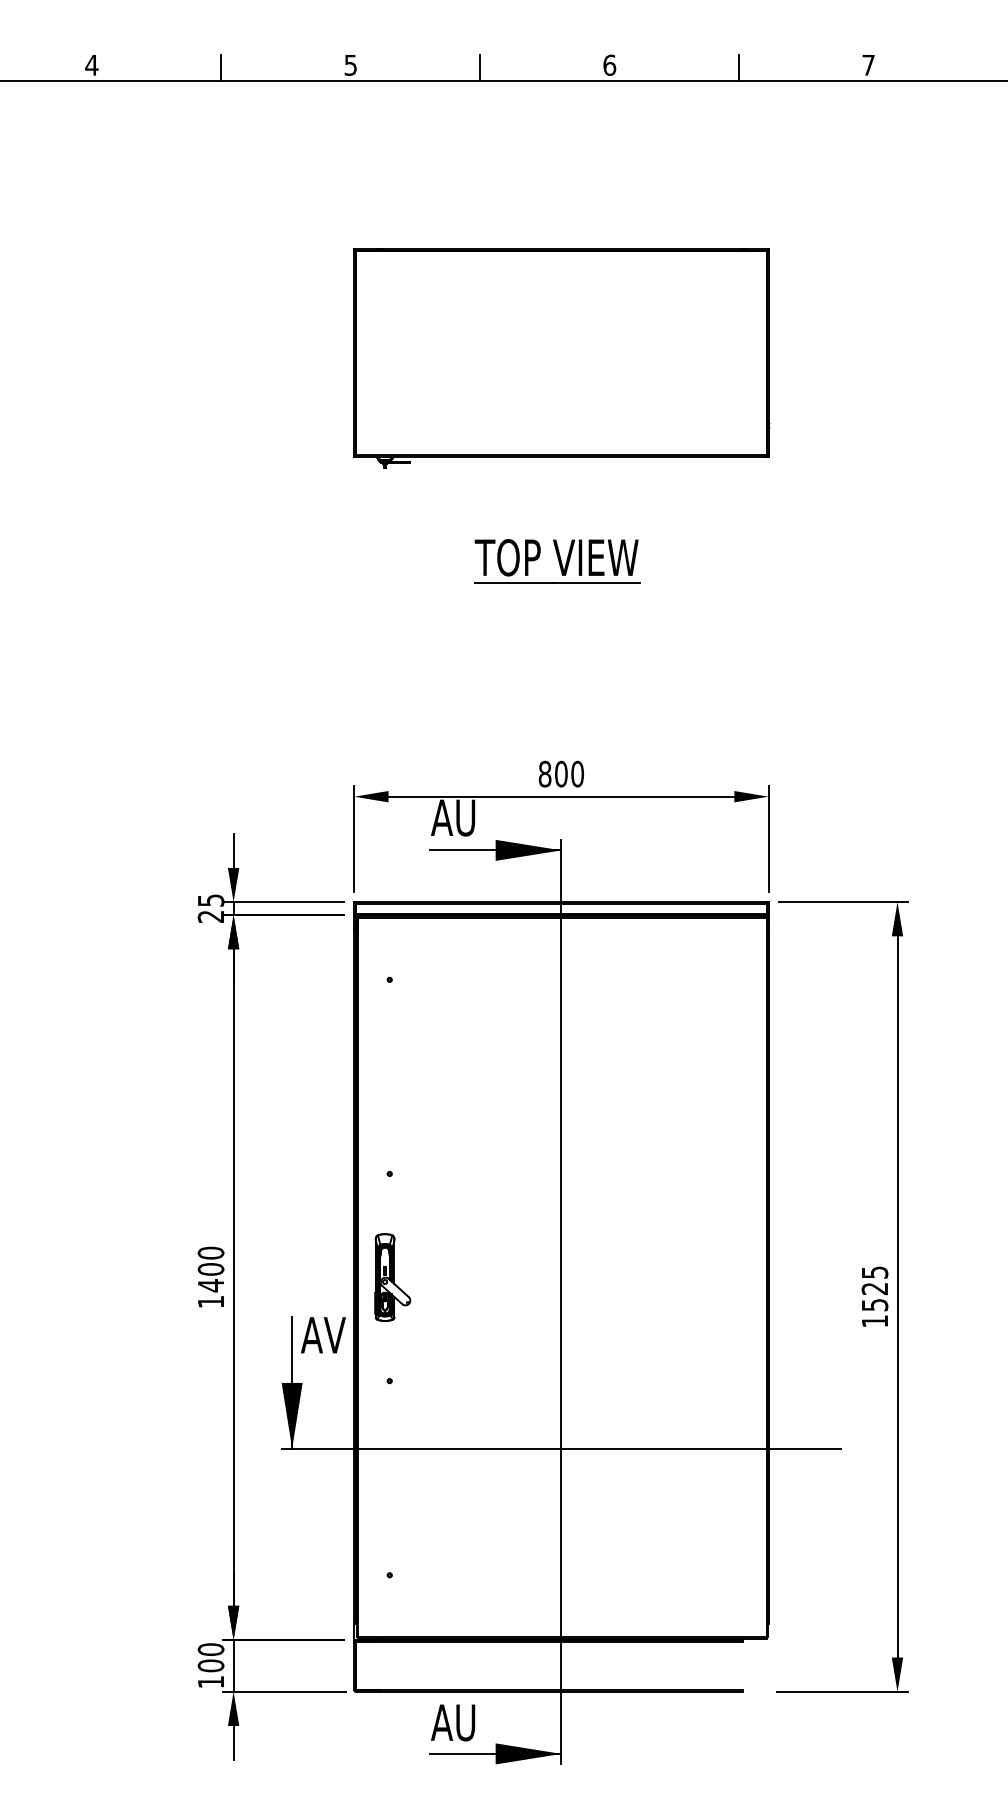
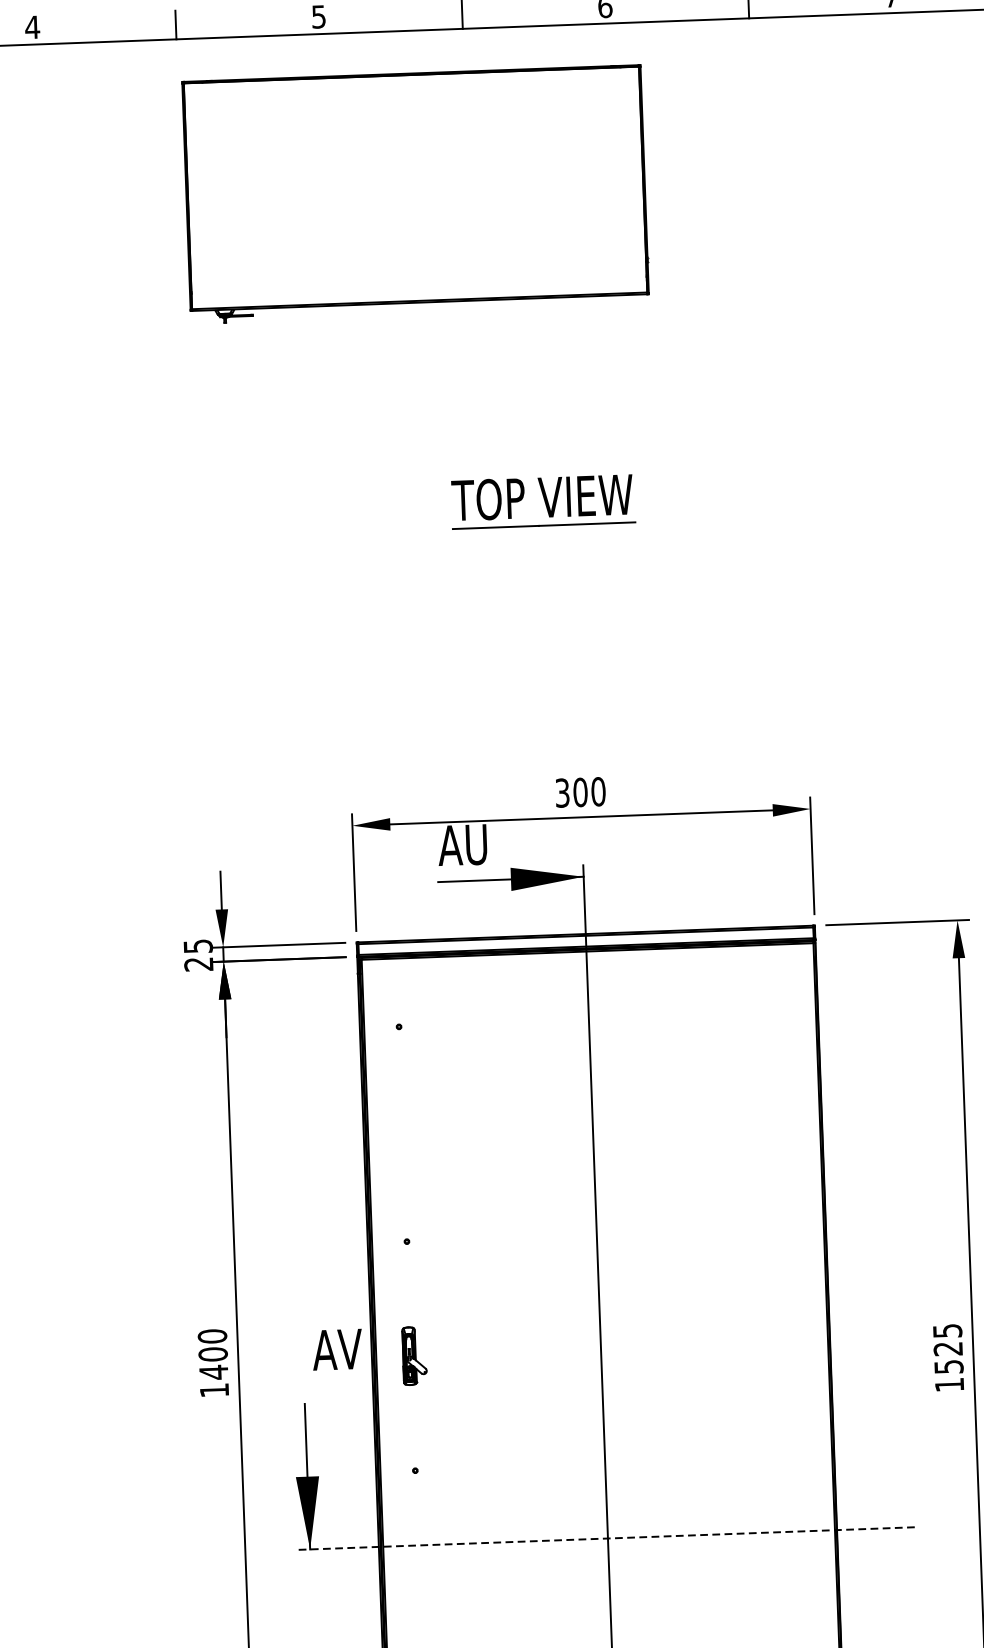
part: (561, 358) -> (415, 194), moved
part: (557, 561) -> (543, 501), moved
text: (544, 773) -> (561, 792), 800 -> 300
part: (392, 1277) -> (414, 1356), size x0.6
text: (323, 1335) -> (337, 1349), moved
line: (561, 1448) -> (608, 1538), solid -> dashed

